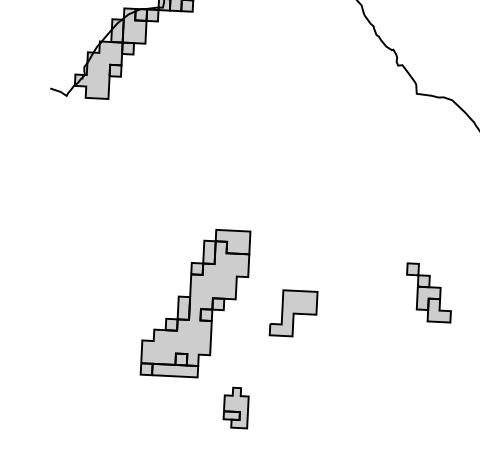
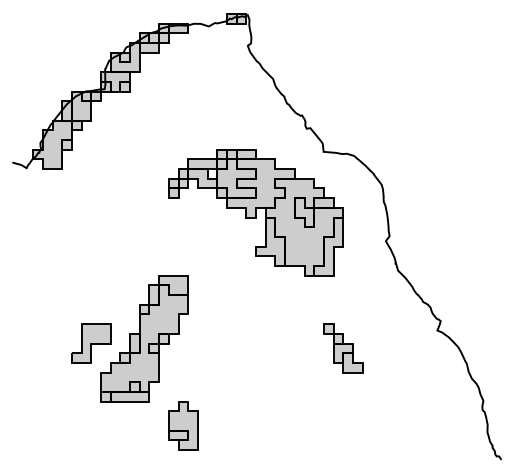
part: (333, 161) -> (255, 212), added
part: (429, 293) -> (343, 348), moved
part: (293, 313) -> (91, 343), moved
part: (236, 407) -> (183, 425), size x1.43

